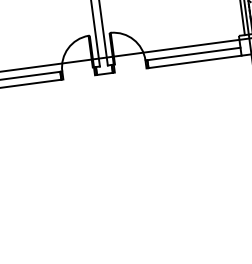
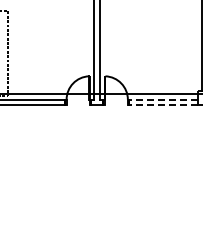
line: (193, 53) -> (163, 99), solid -> dashed
line: (194, 61) -> (163, 105), solid -> dashed

